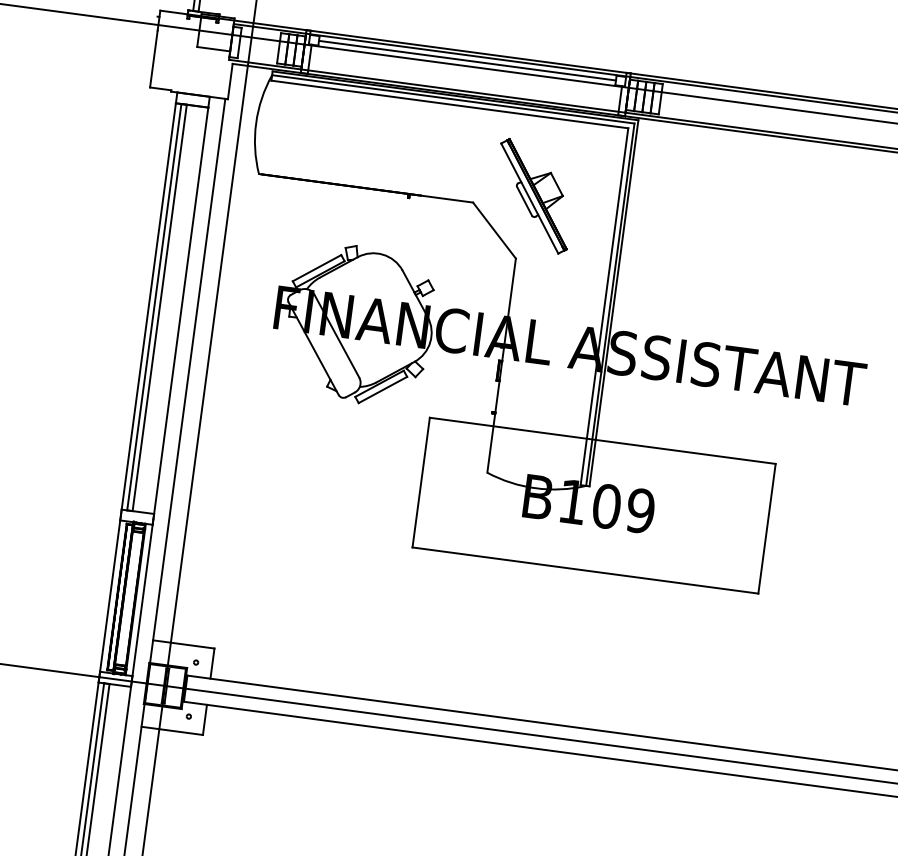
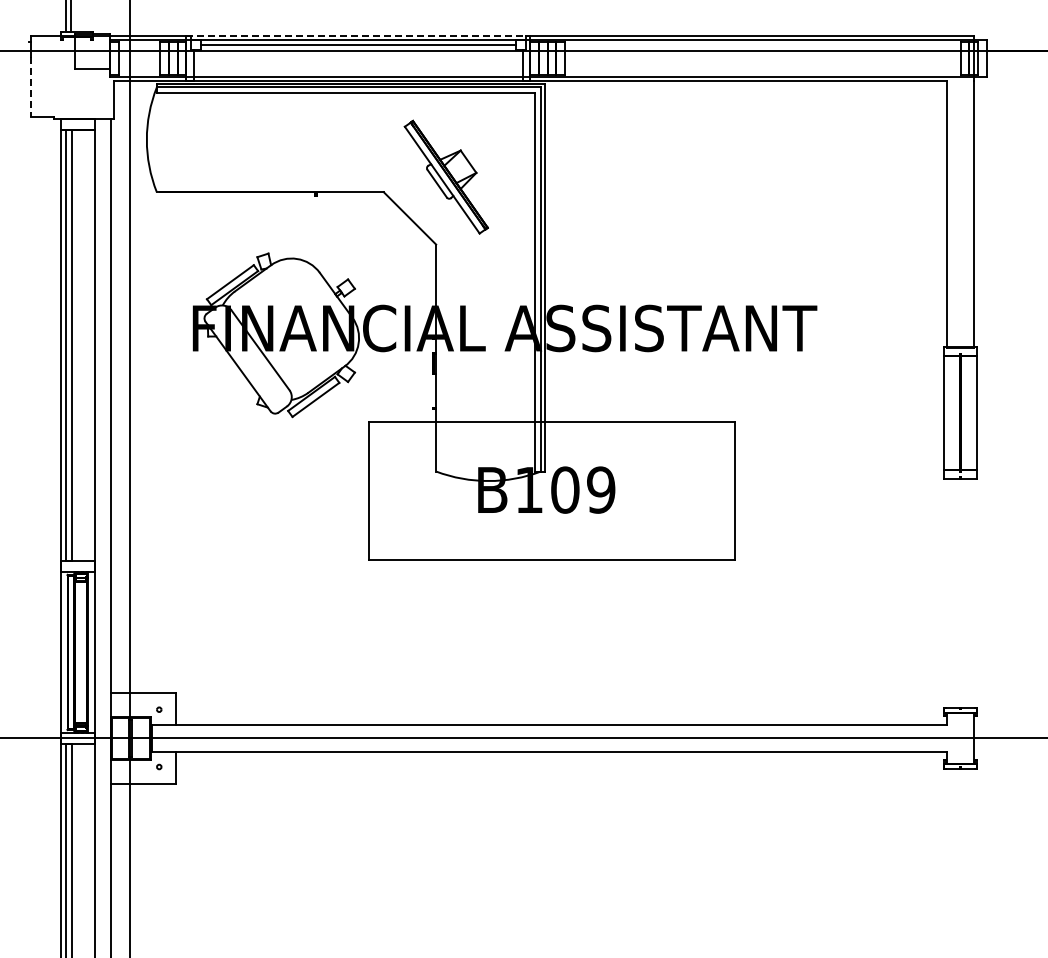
line: (468, 51) -> (358, 35), solid -> dashed
line: (153, 59) -> (31, 87), solid -> dashed

